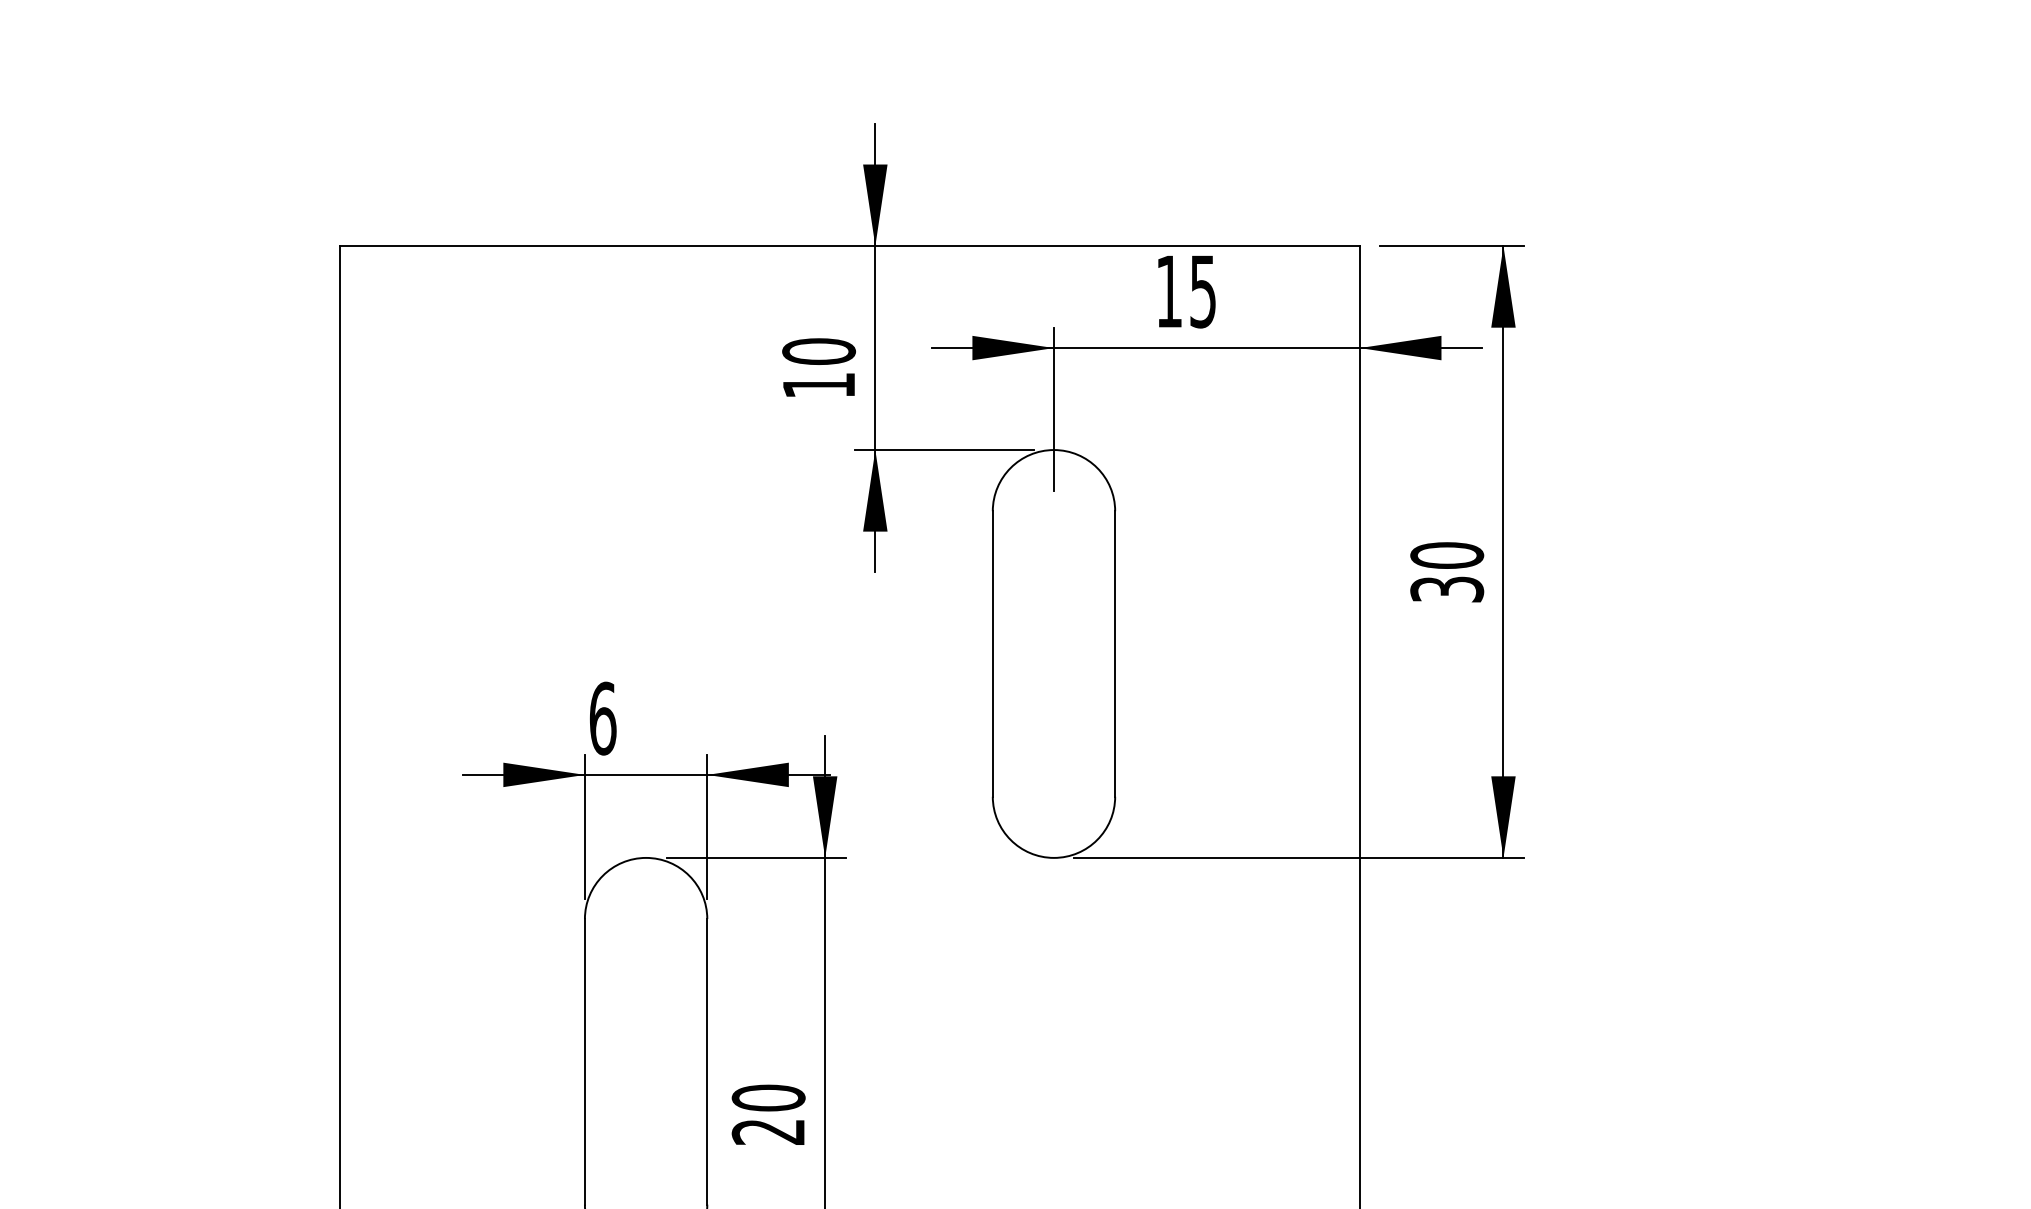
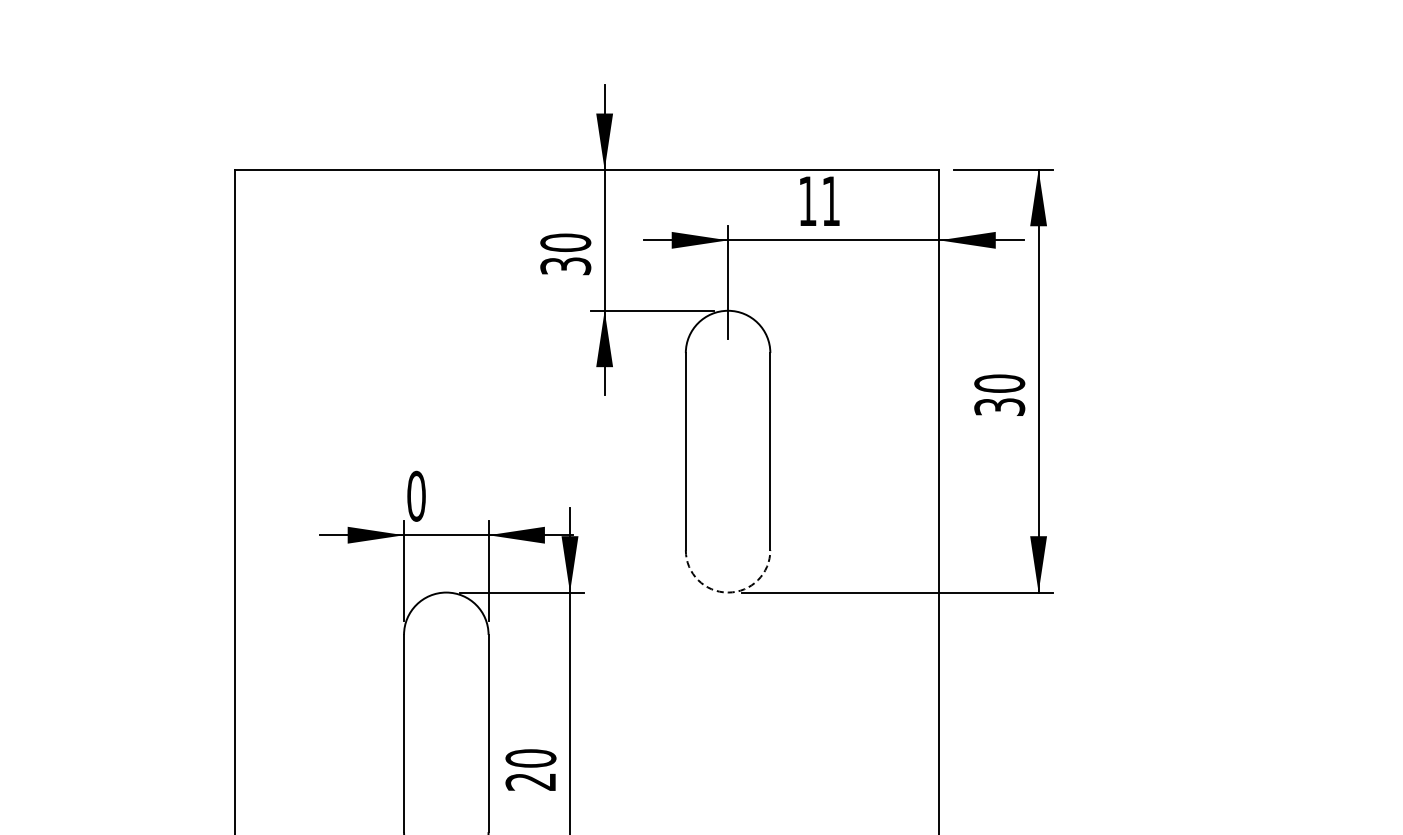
text: (1202, 291) -> (830, 201), 15 -> 11
text: (818, 385) -> (565, 266), 10 -> 30
text: (602, 717) -> (416, 495), 6 -> 0
arc: (1054, 857) -> (728, 592), solid -> dashed

